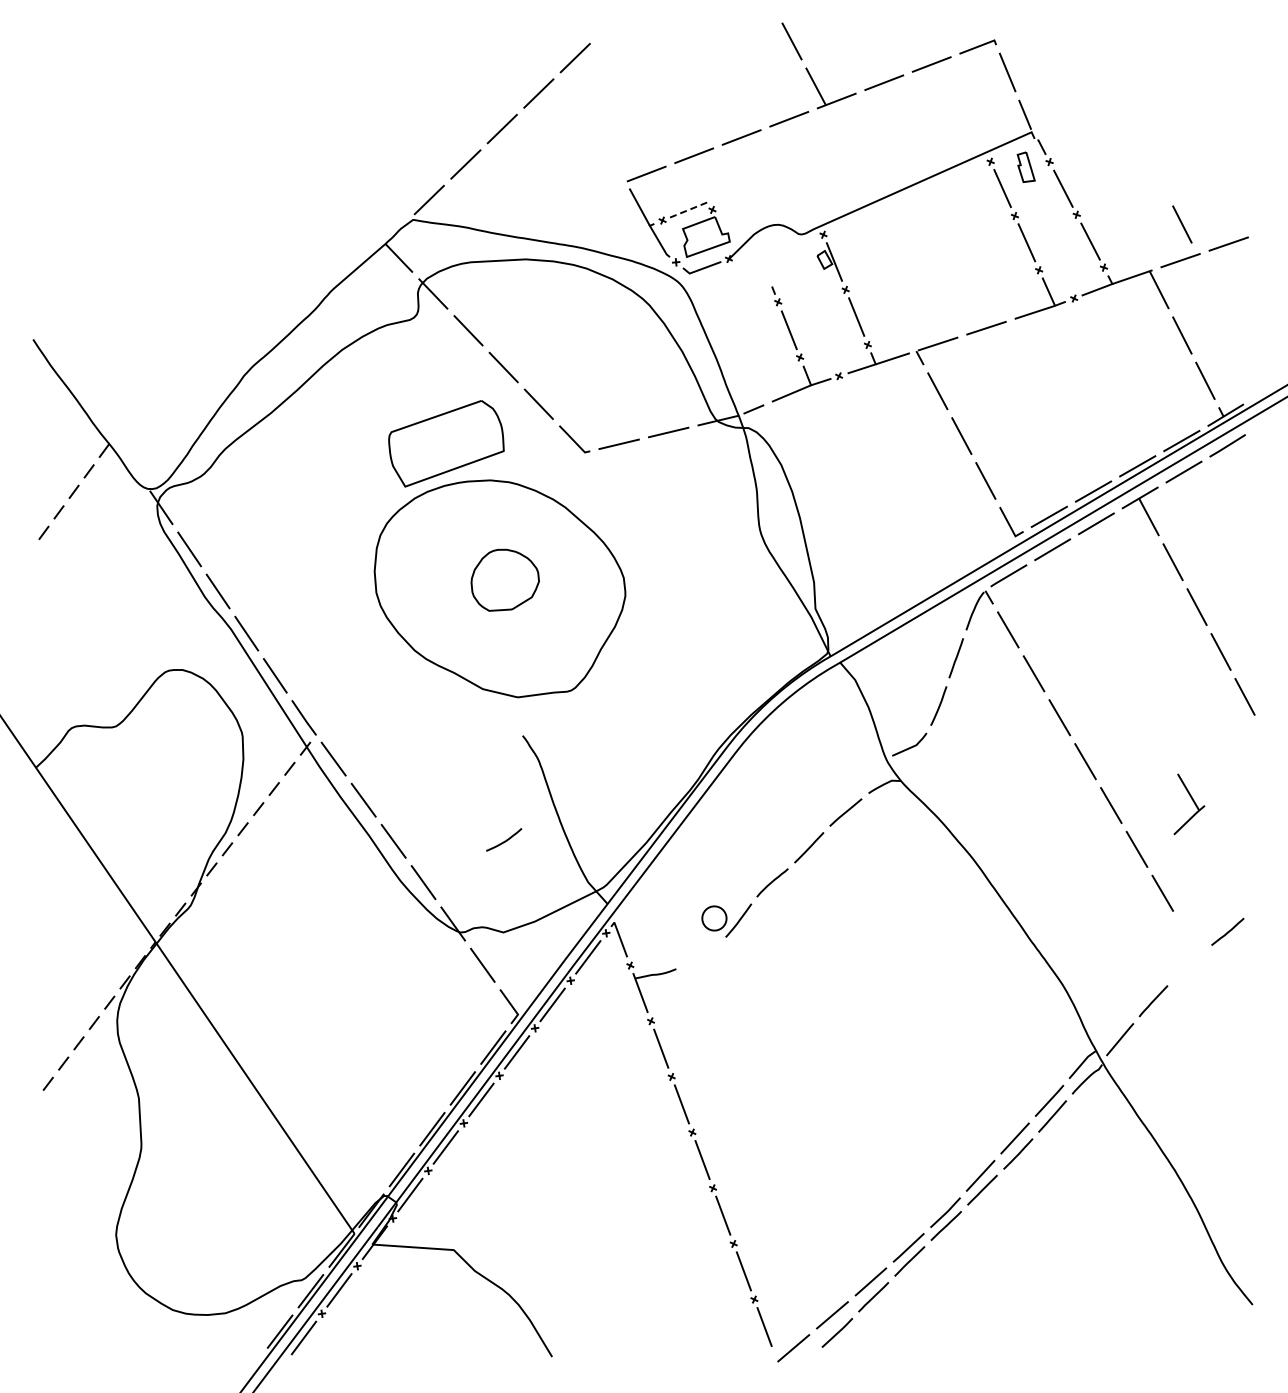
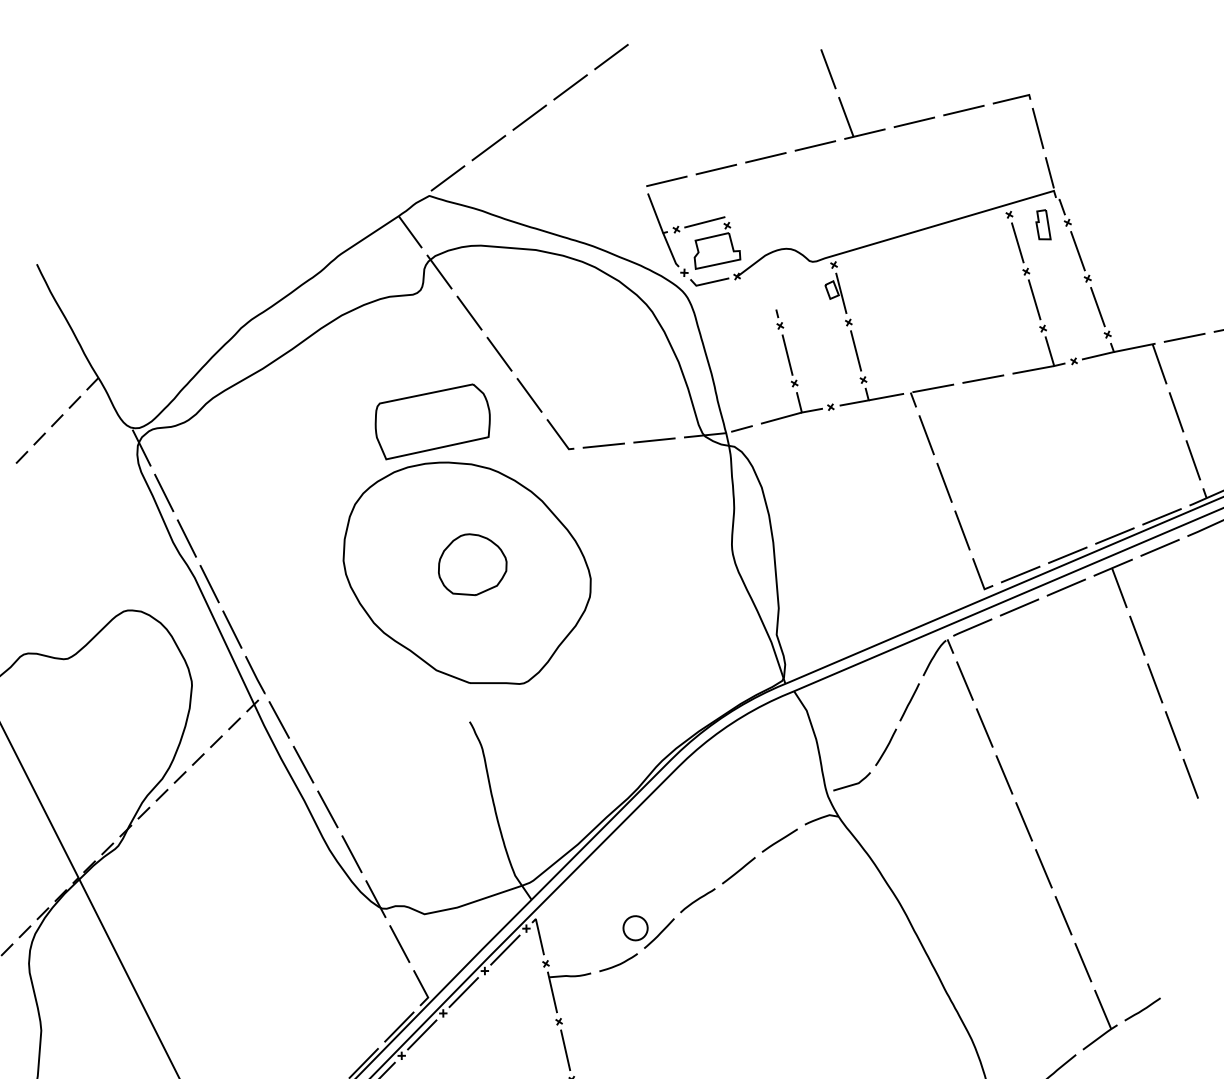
line: (690, 209) -> (705, 222), dashed -> solid
line: (1182, 224) -> (1191, 302), removed
part: (1189, 804) -> (1102, 1021), moved
curve: (504, 840) -> (618, 963), moved

